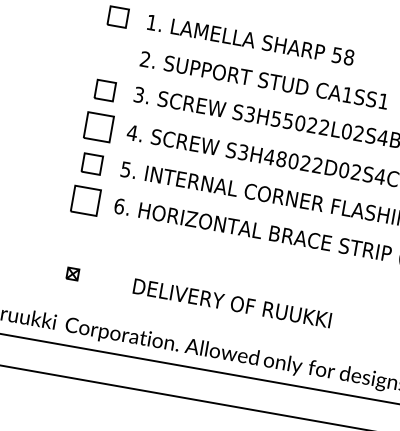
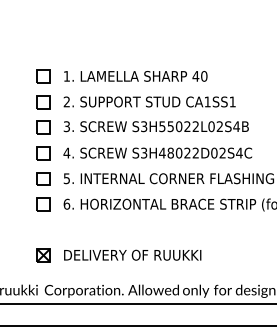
part: (111, 54) -> (43, 102), added
text: (342, 56) -> (199, 76), 58 -> 40
part: (98, 127) -> (43, 153), size x0.71
part: (85, 200) -> (43, 204), size x0.71
part: (72, 274) -> (43, 255), size x1.67
text: (232, 302) -> (132, 254), moved

